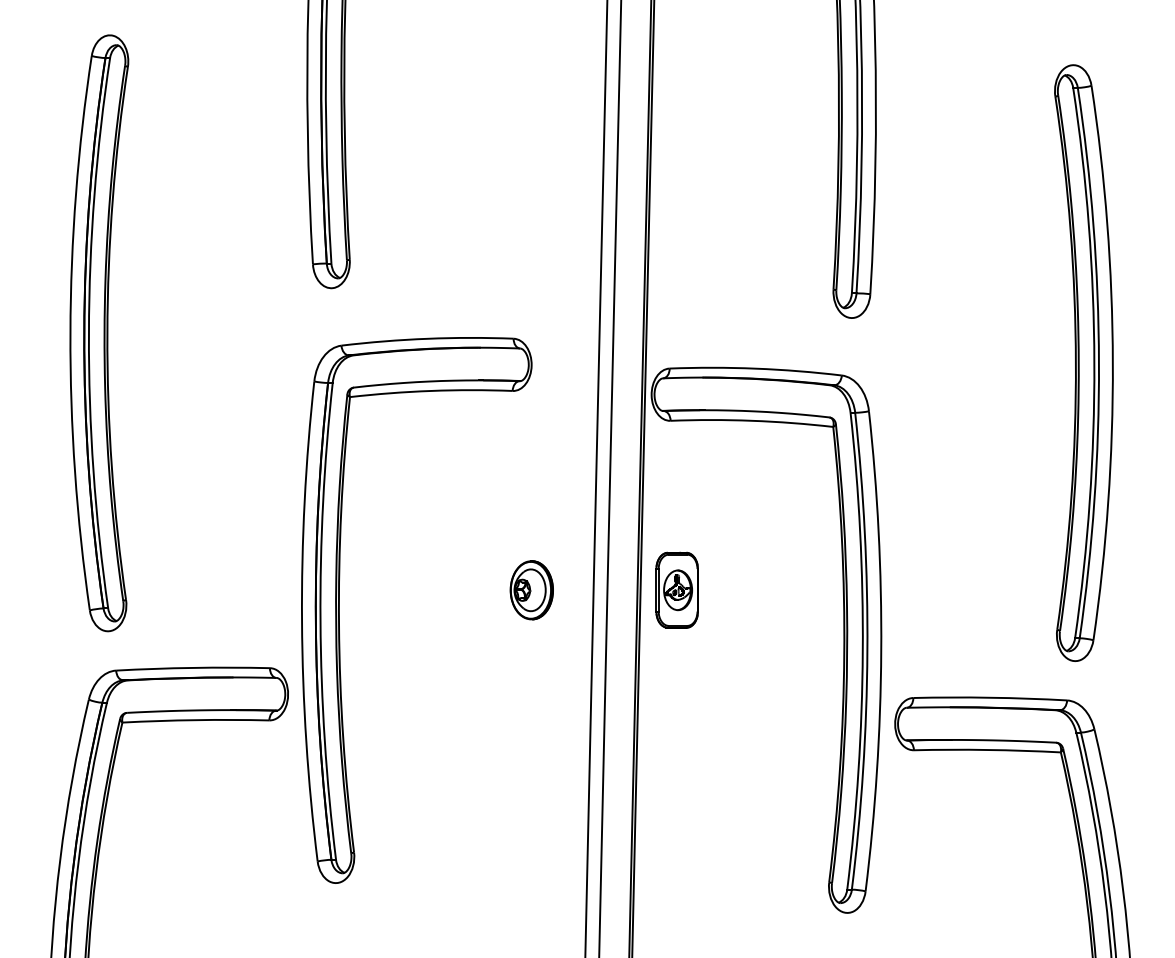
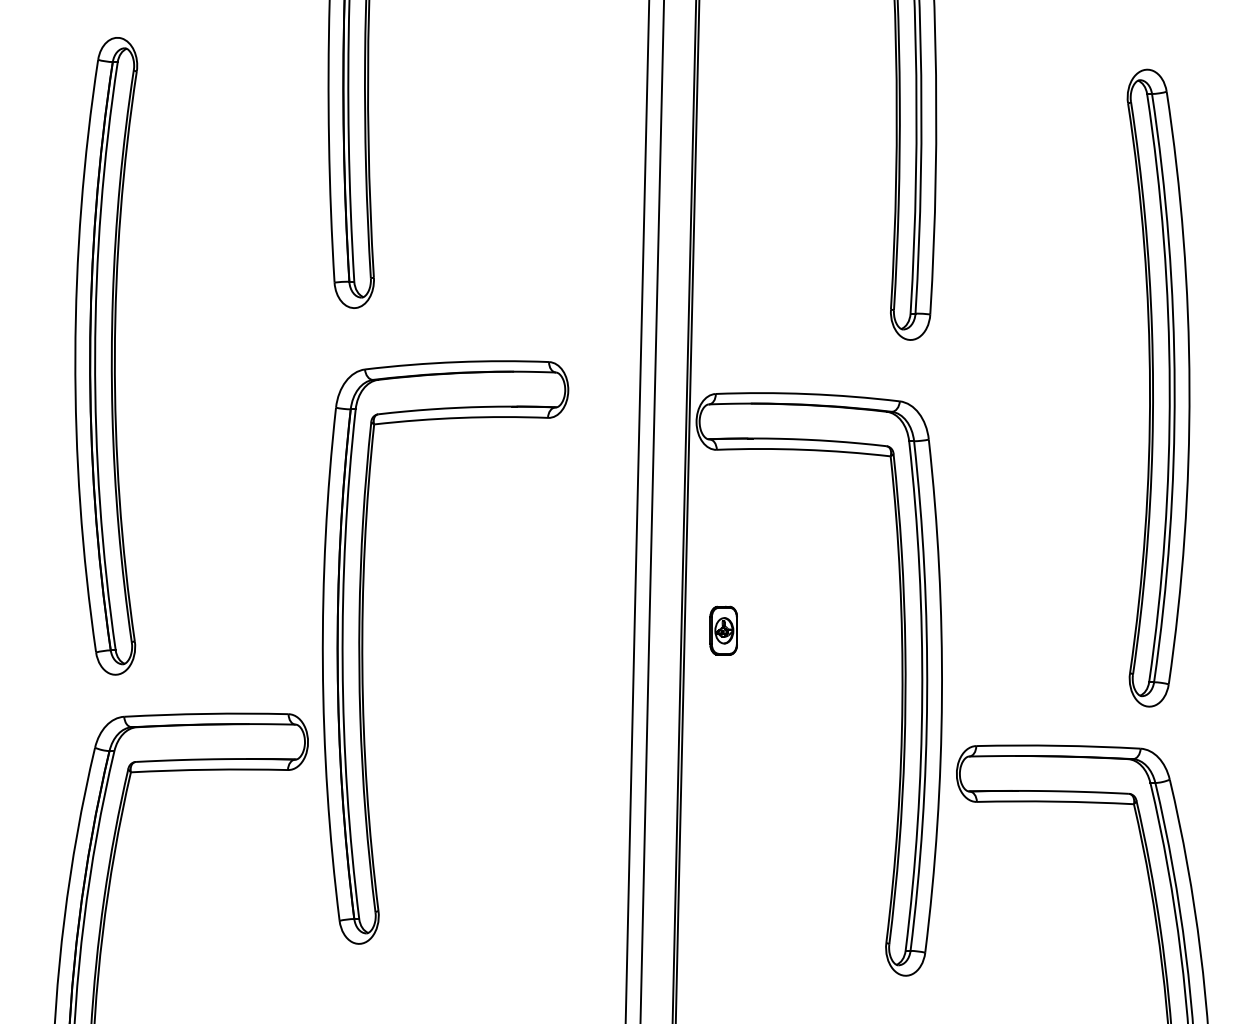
part: (676, 589) -> (723, 630), size x0.6
part: (531, 590) -> (568, 631), removed

